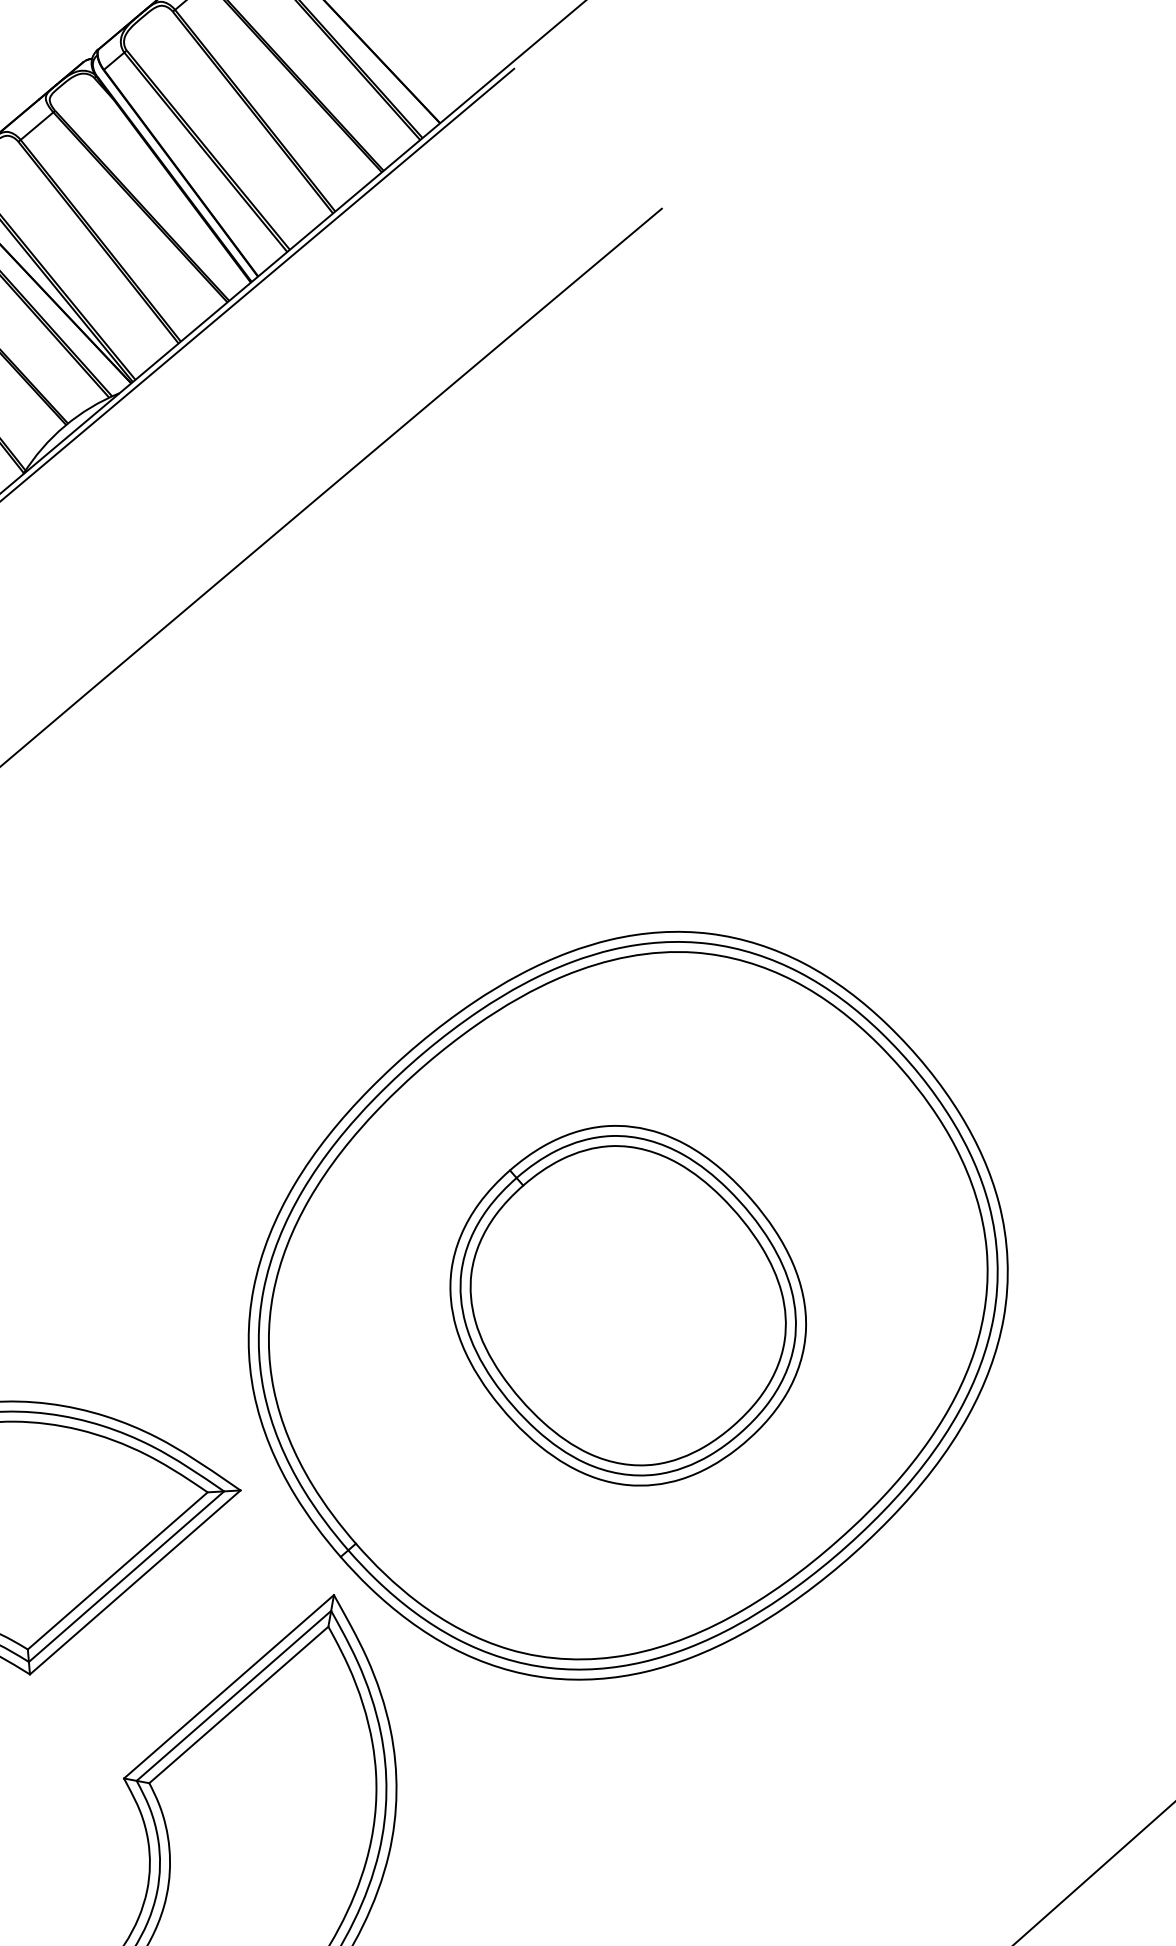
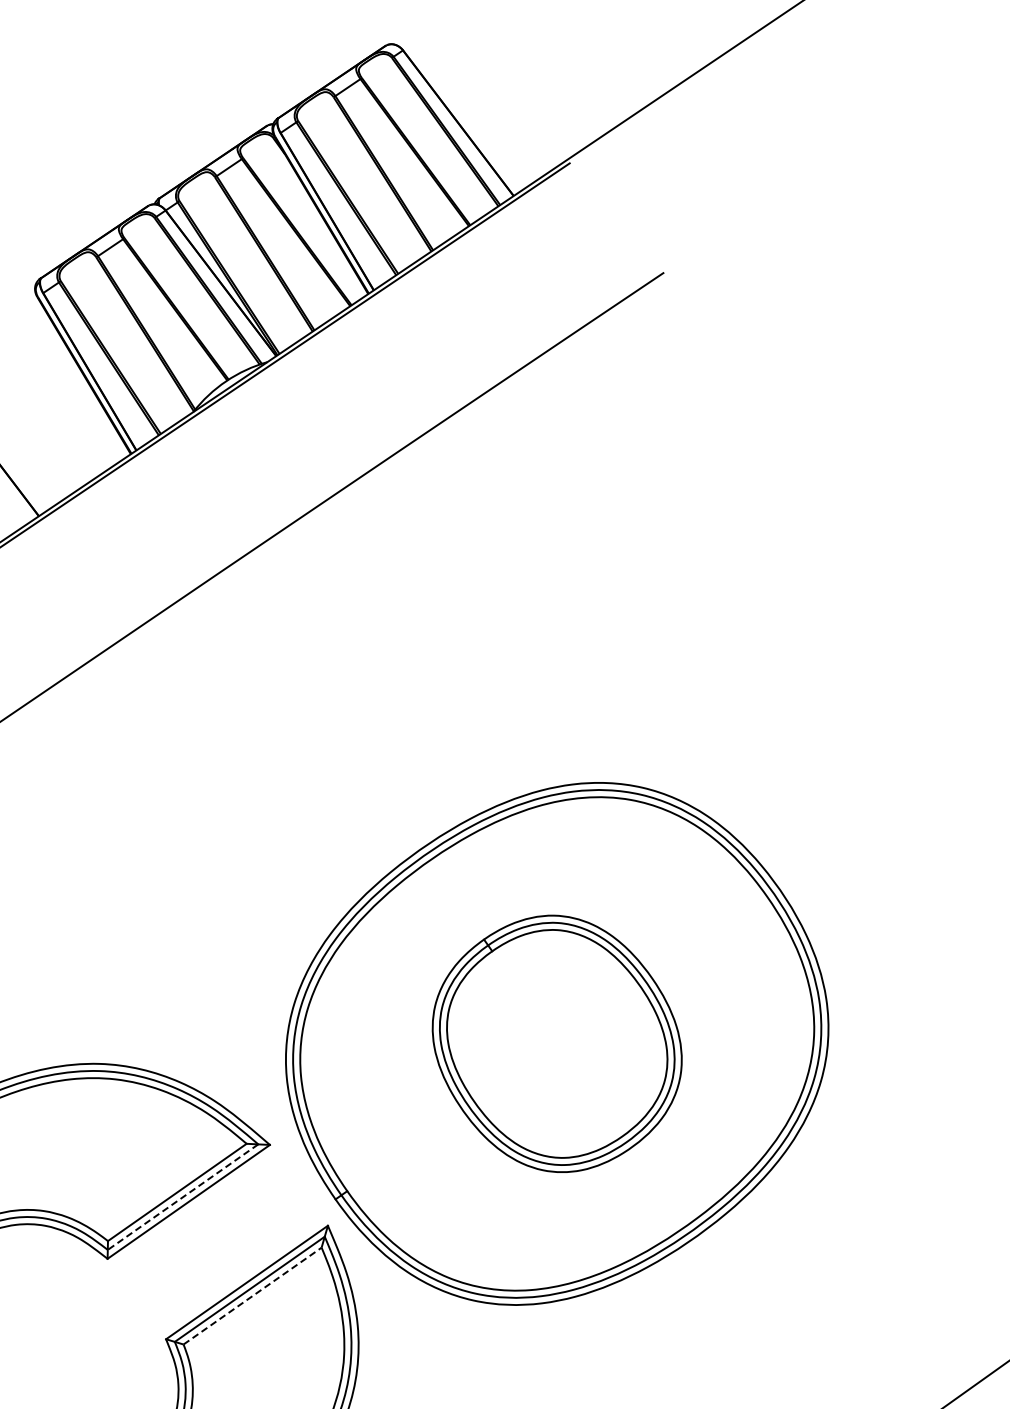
line: (127, 1577) -> (183, 1197), solid -> dashed
line: (240, 1704) -> (253, 1295), solid -> dashed

